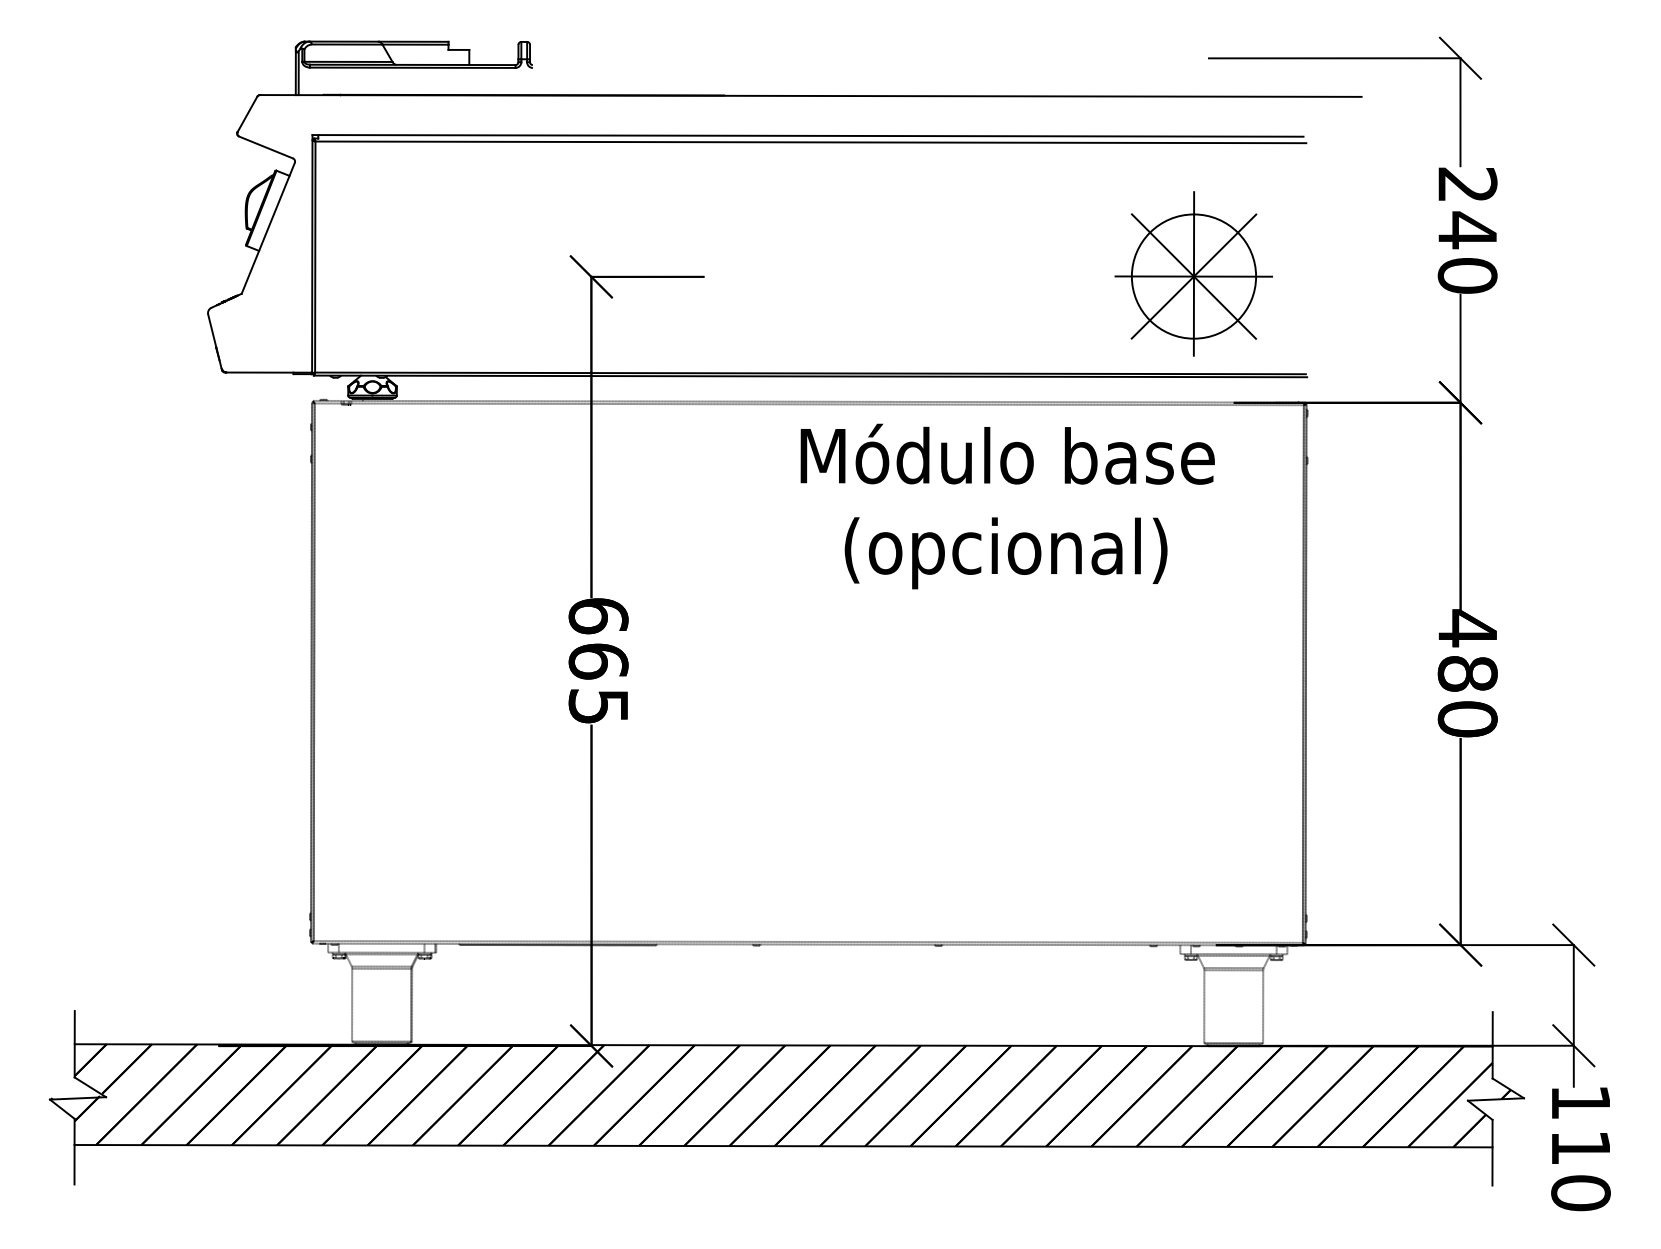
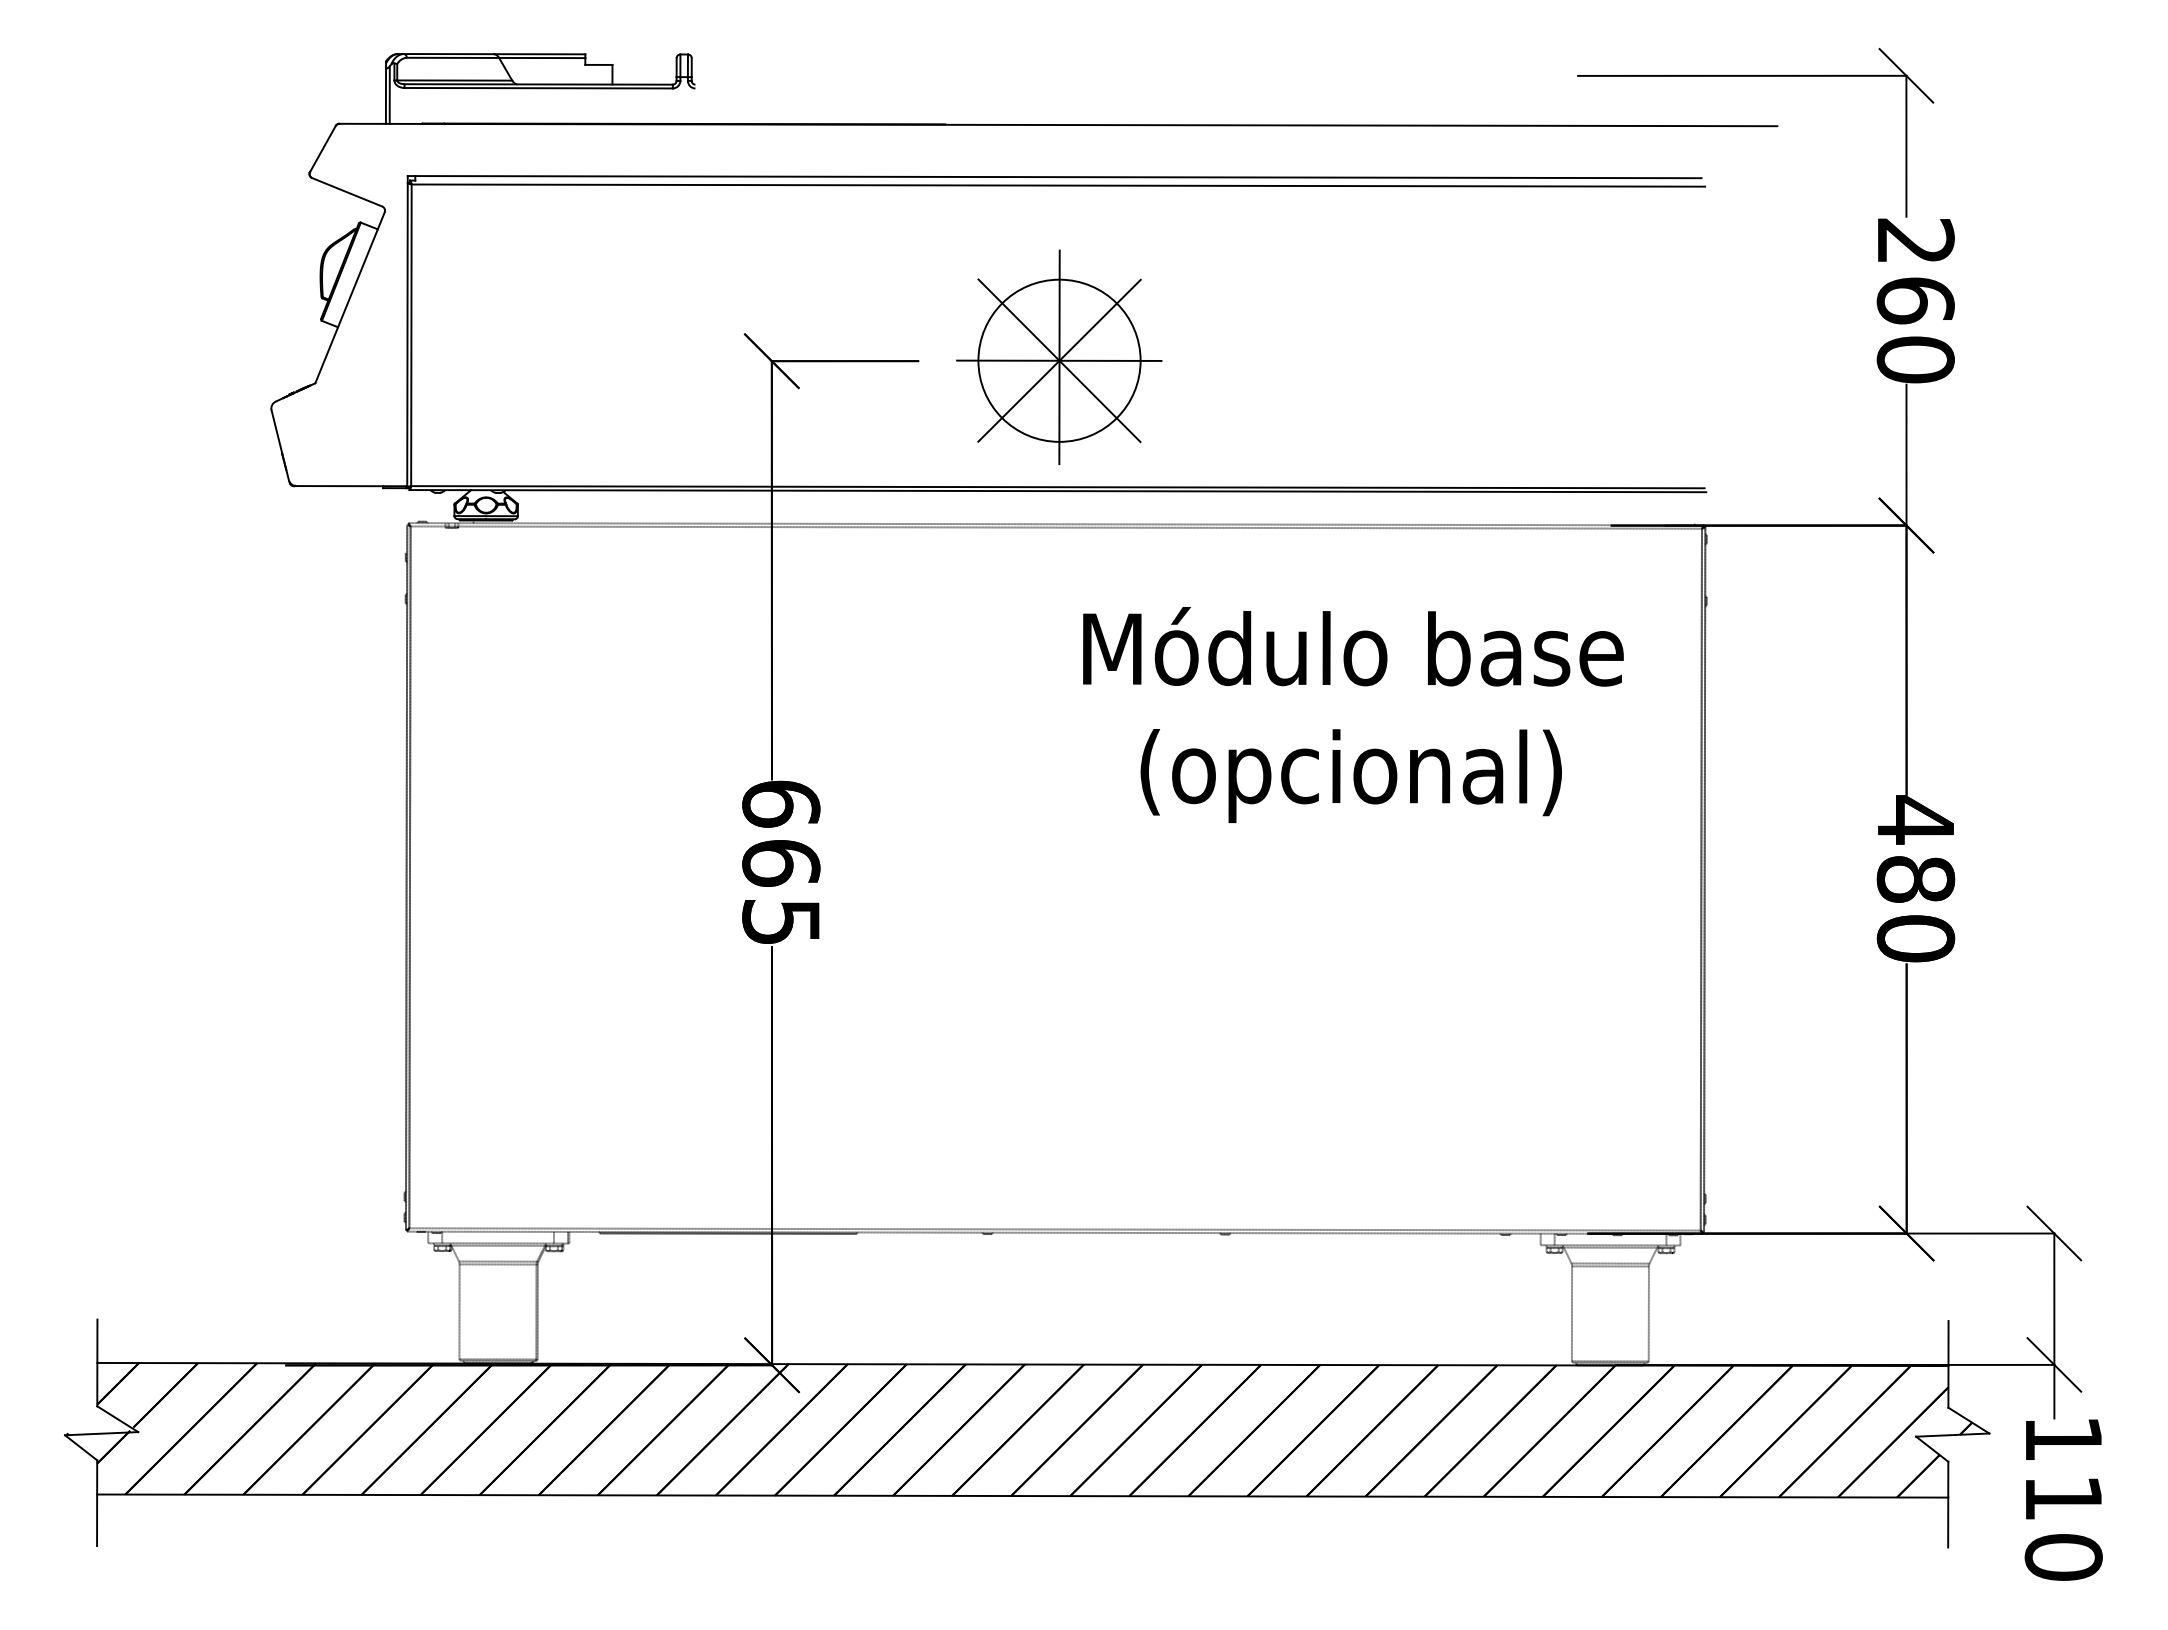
text: (1467, 230) -> (1915, 300), 240 -> 260
part: (1193, 273) -> (1059, 356), moved
text: (1007, 506) -> (1353, 714), moved

